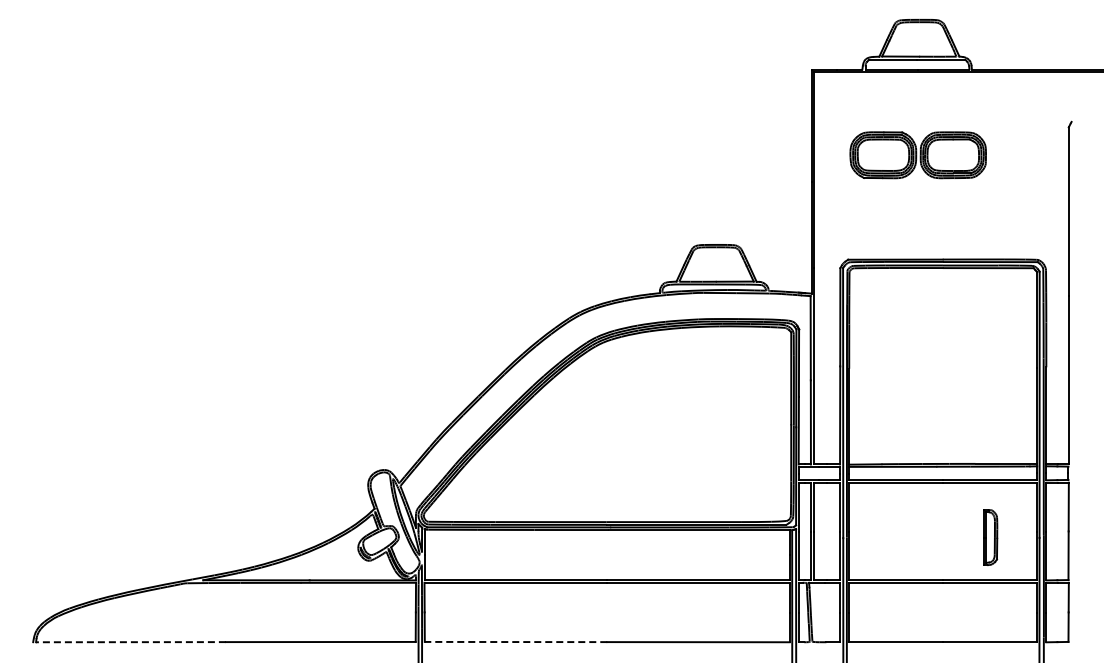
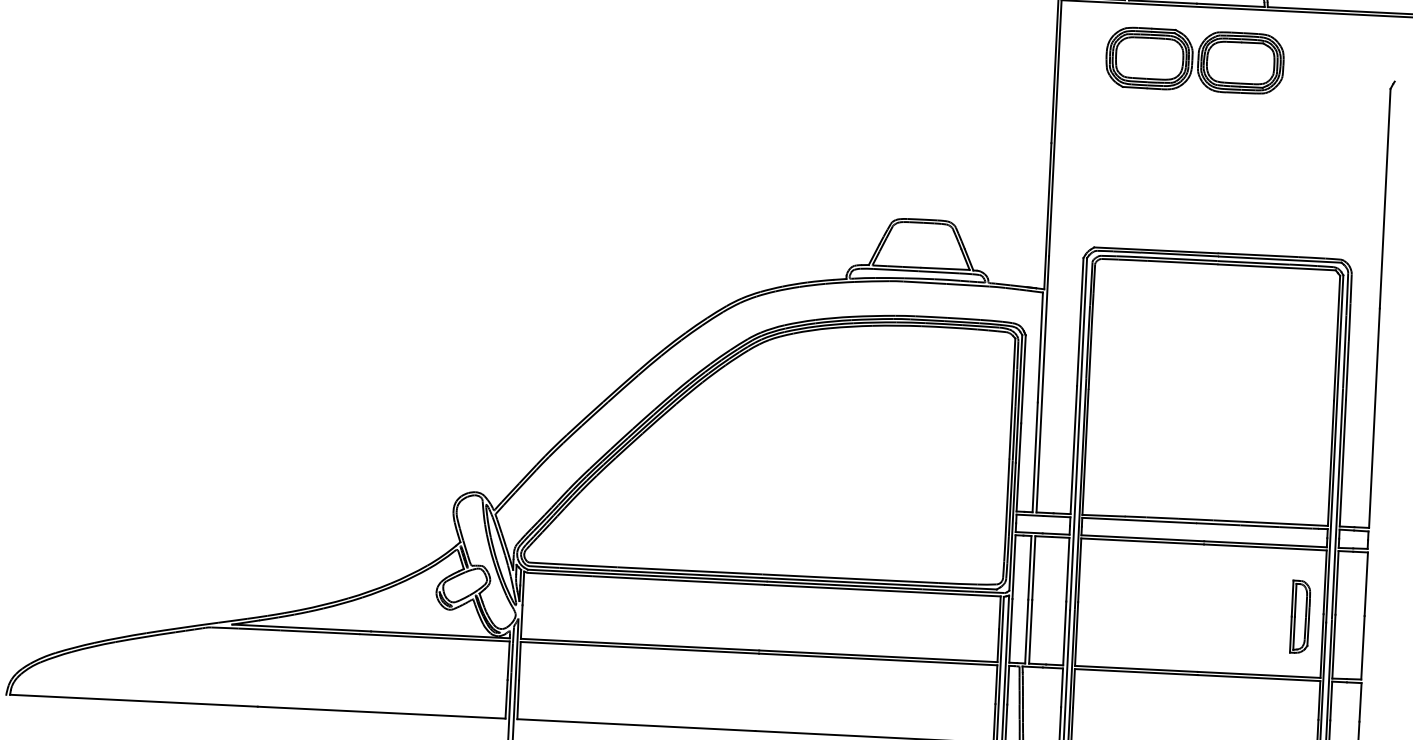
part: (917, 155) -> (1194, 61), moved
part: (990, 537) -> (1300, 616), moved
line: (130, 642) -> (133, 701), dashed -> solid
line: (515, 642) -> (635, 725), dashed -> solid

